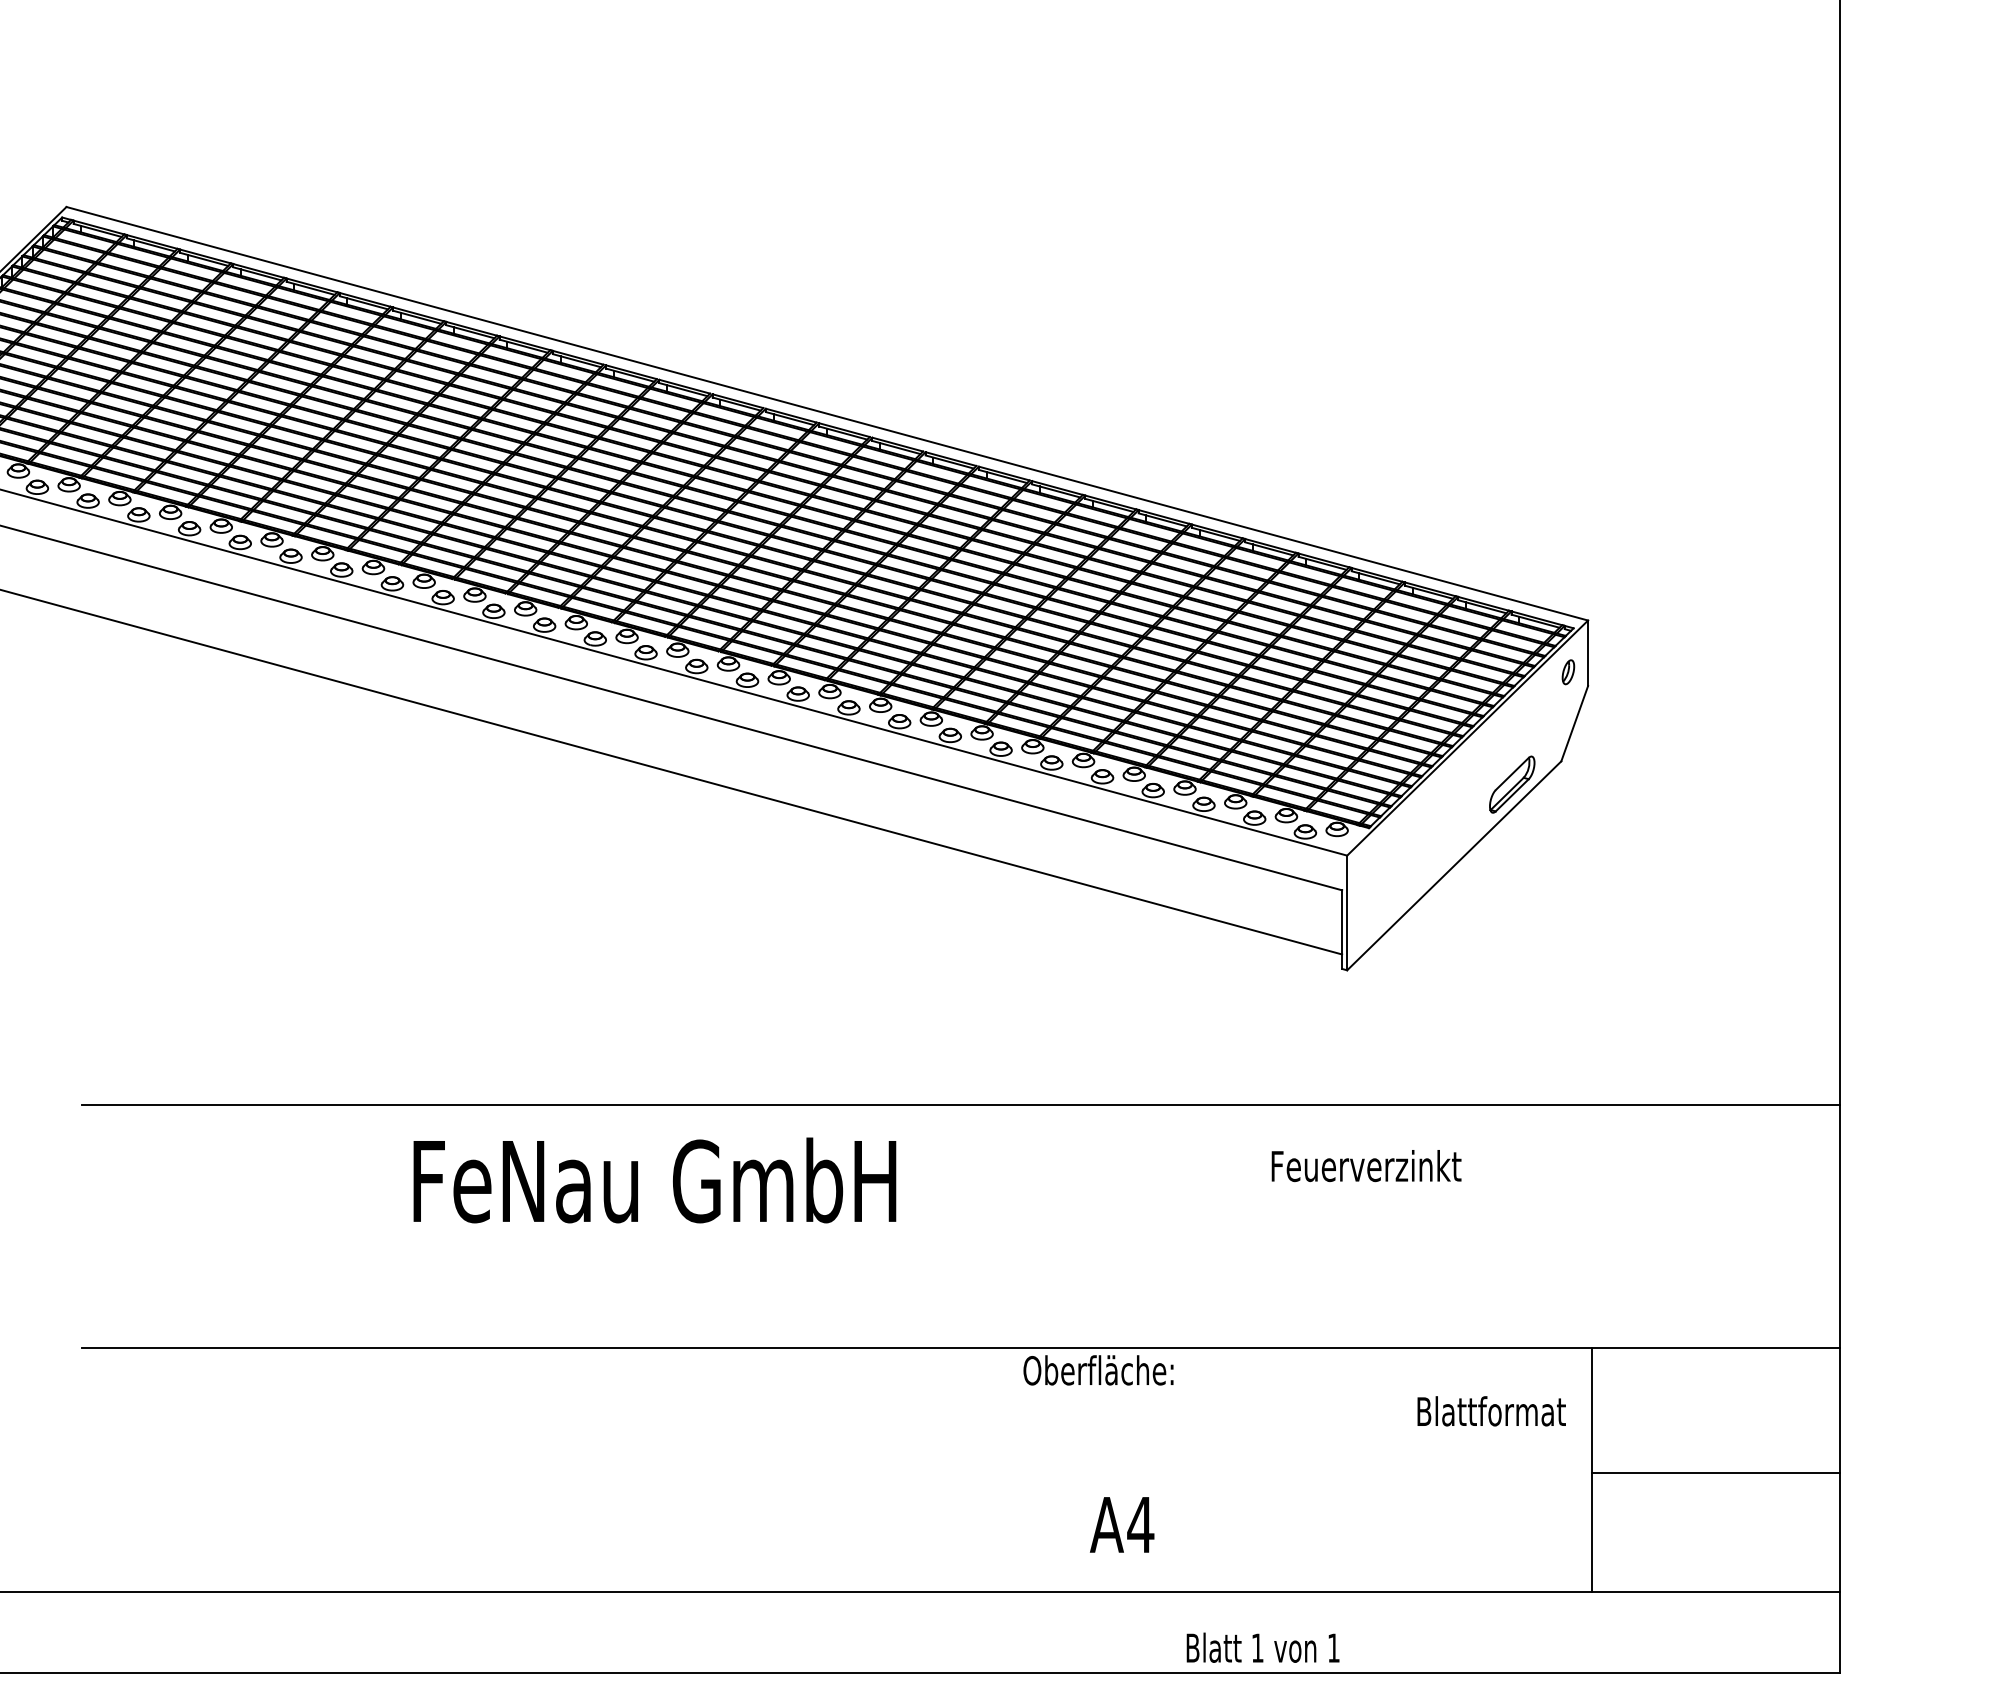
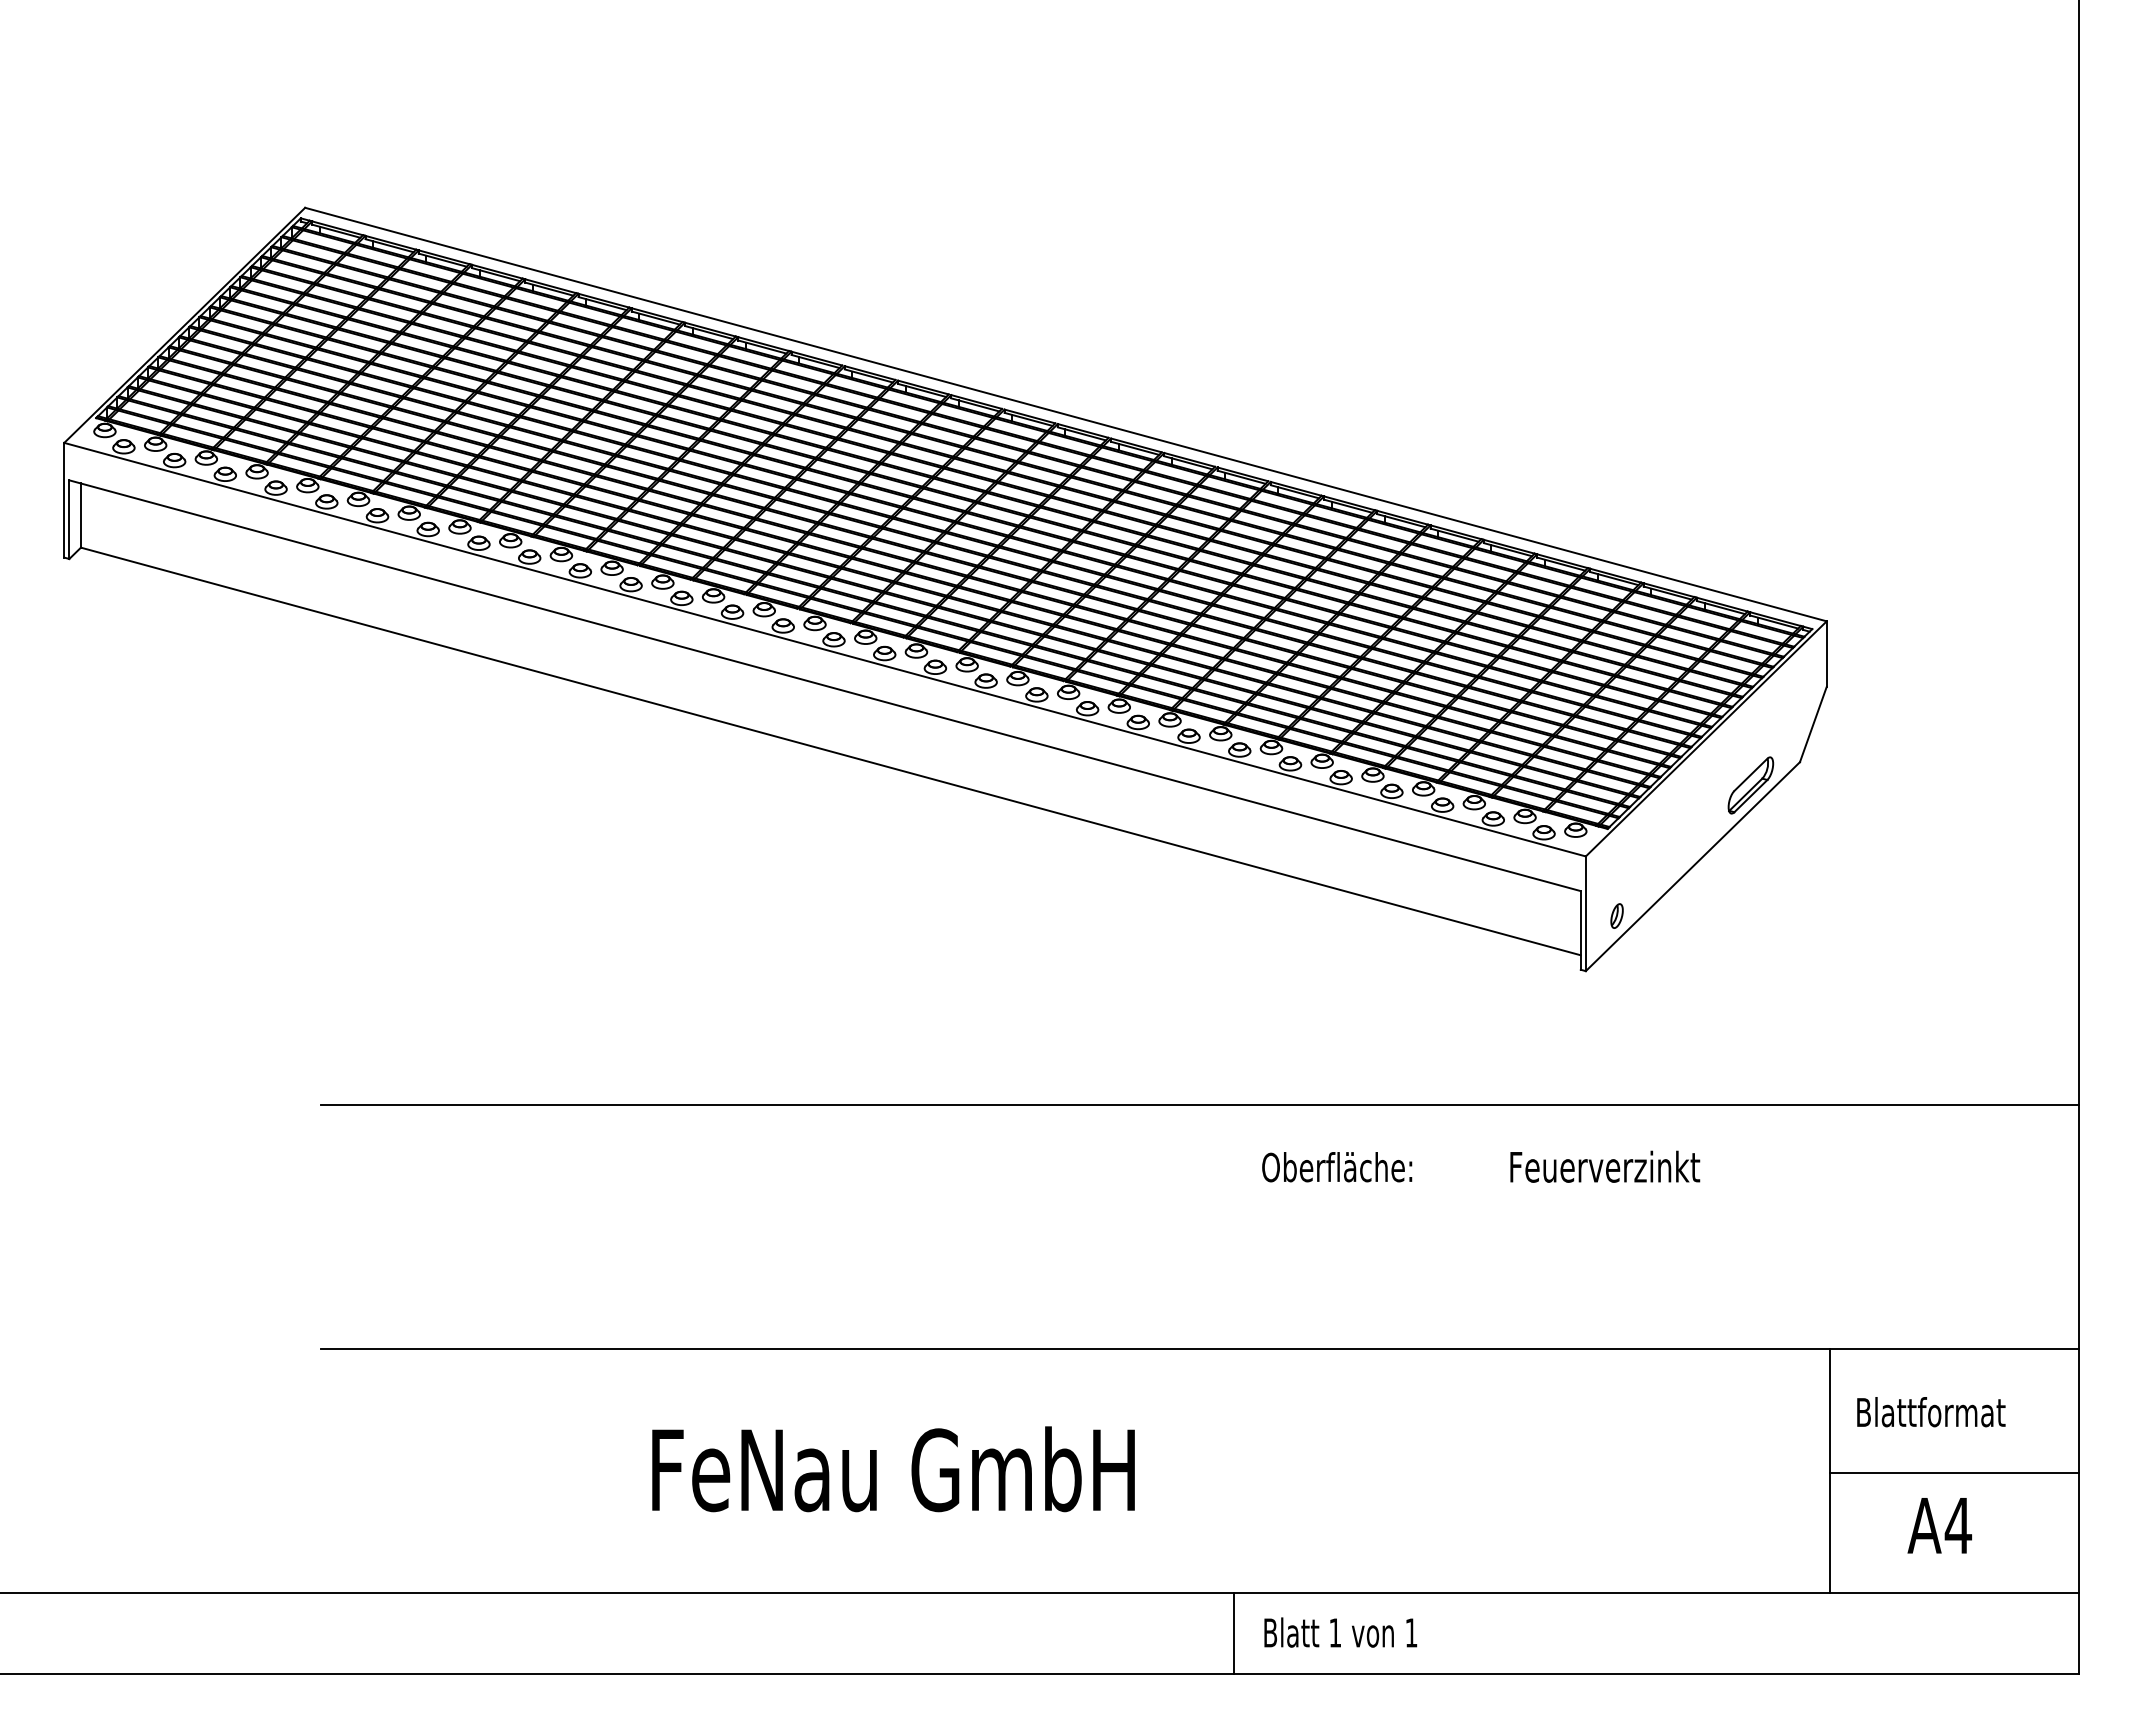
part: (1567, 671) -> (1616, 915), moved
text: (654, 1180) -> (893, 1469), moved
text: (1098, 1370) -> (1337, 1167), moved
text: (1491, 1411) -> (1931, 1412), moved
text: (1121, 1524) -> (1939, 1525), moved
line: (994, 1632) -> (1233, 1633), added
text: (1262, 1647) -> (1340, 1632), moved

